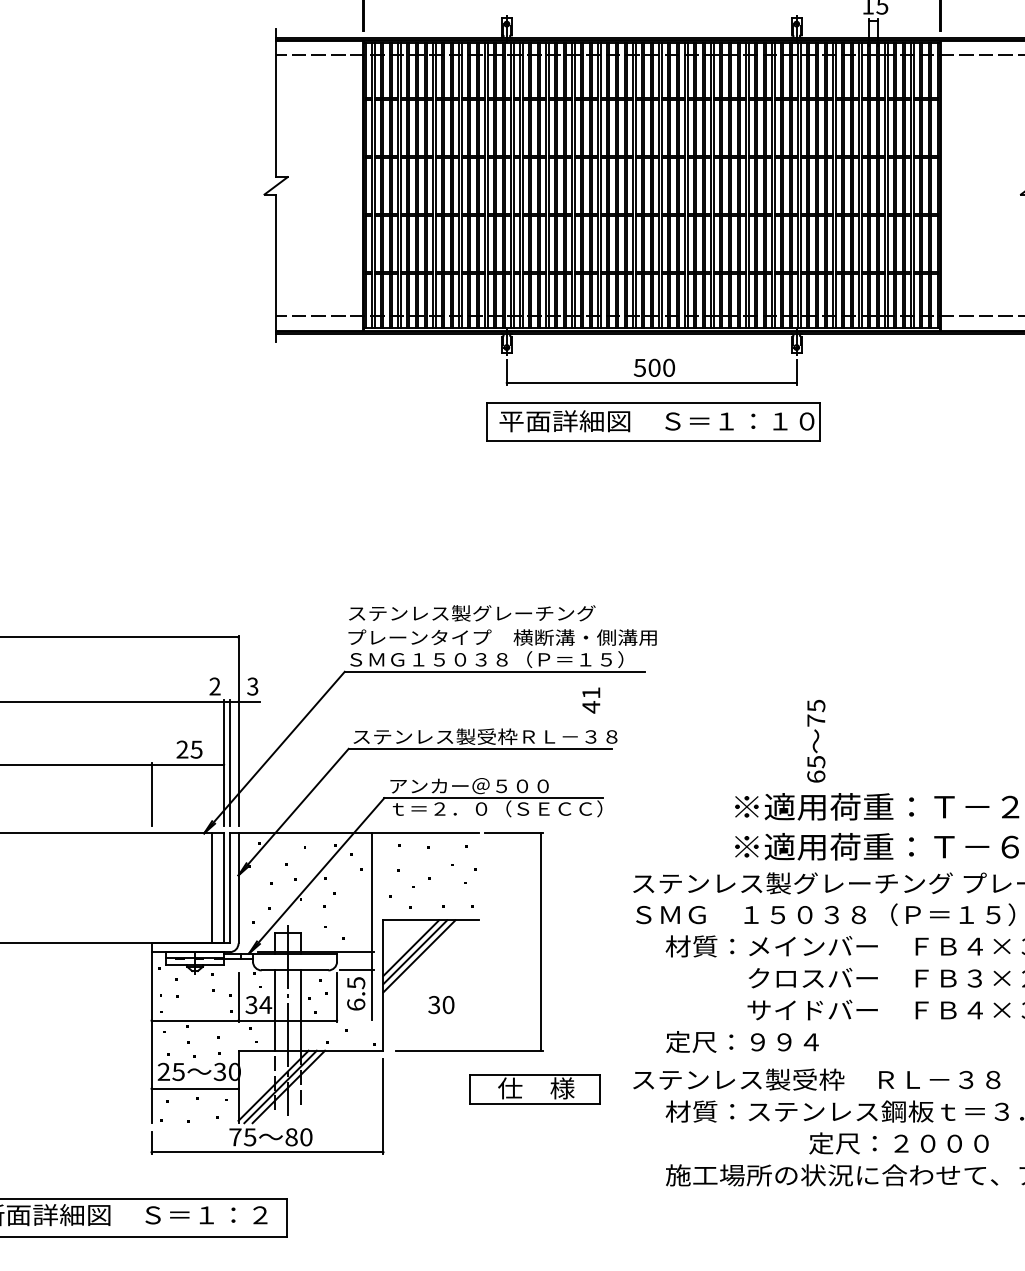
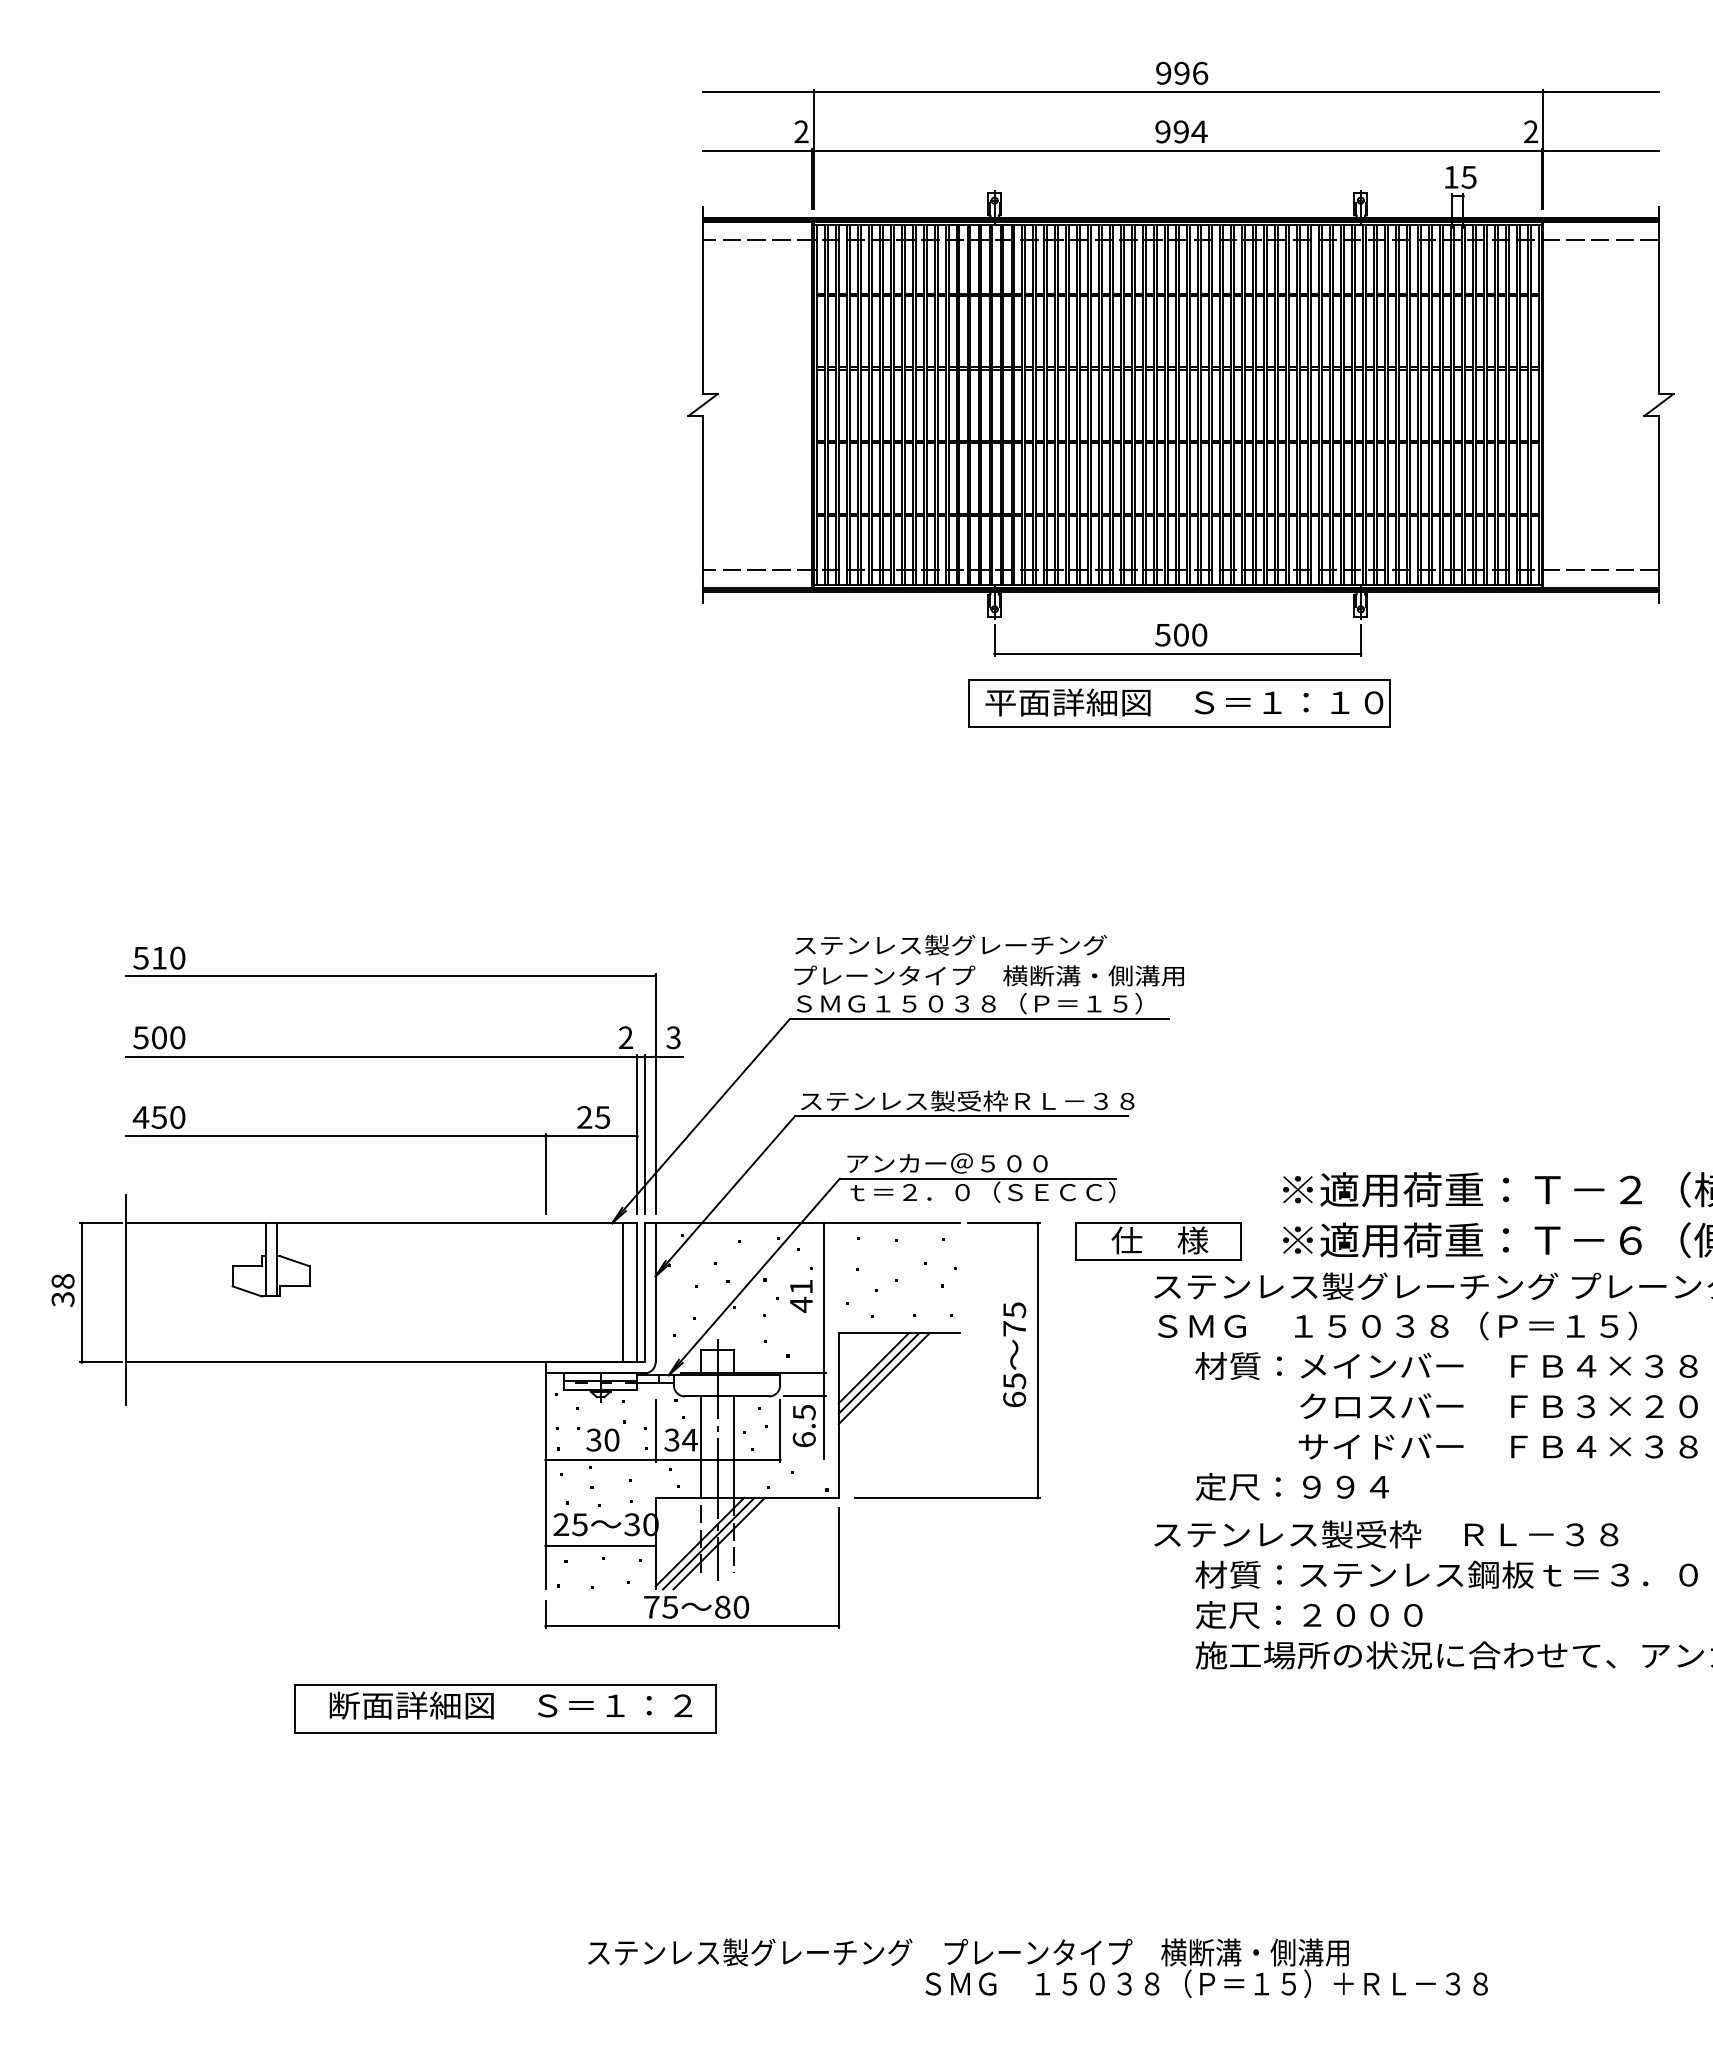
text: (591, 700) -> (801, 1296), moved
text: (816, 740) -> (1014, 1354), moved
text: (441, 1004) -> (602, 1439), moved
part: (535, 1089) -> (1158, 1241), moved
text: (898, 1143) -> (1308, 1614), moved

